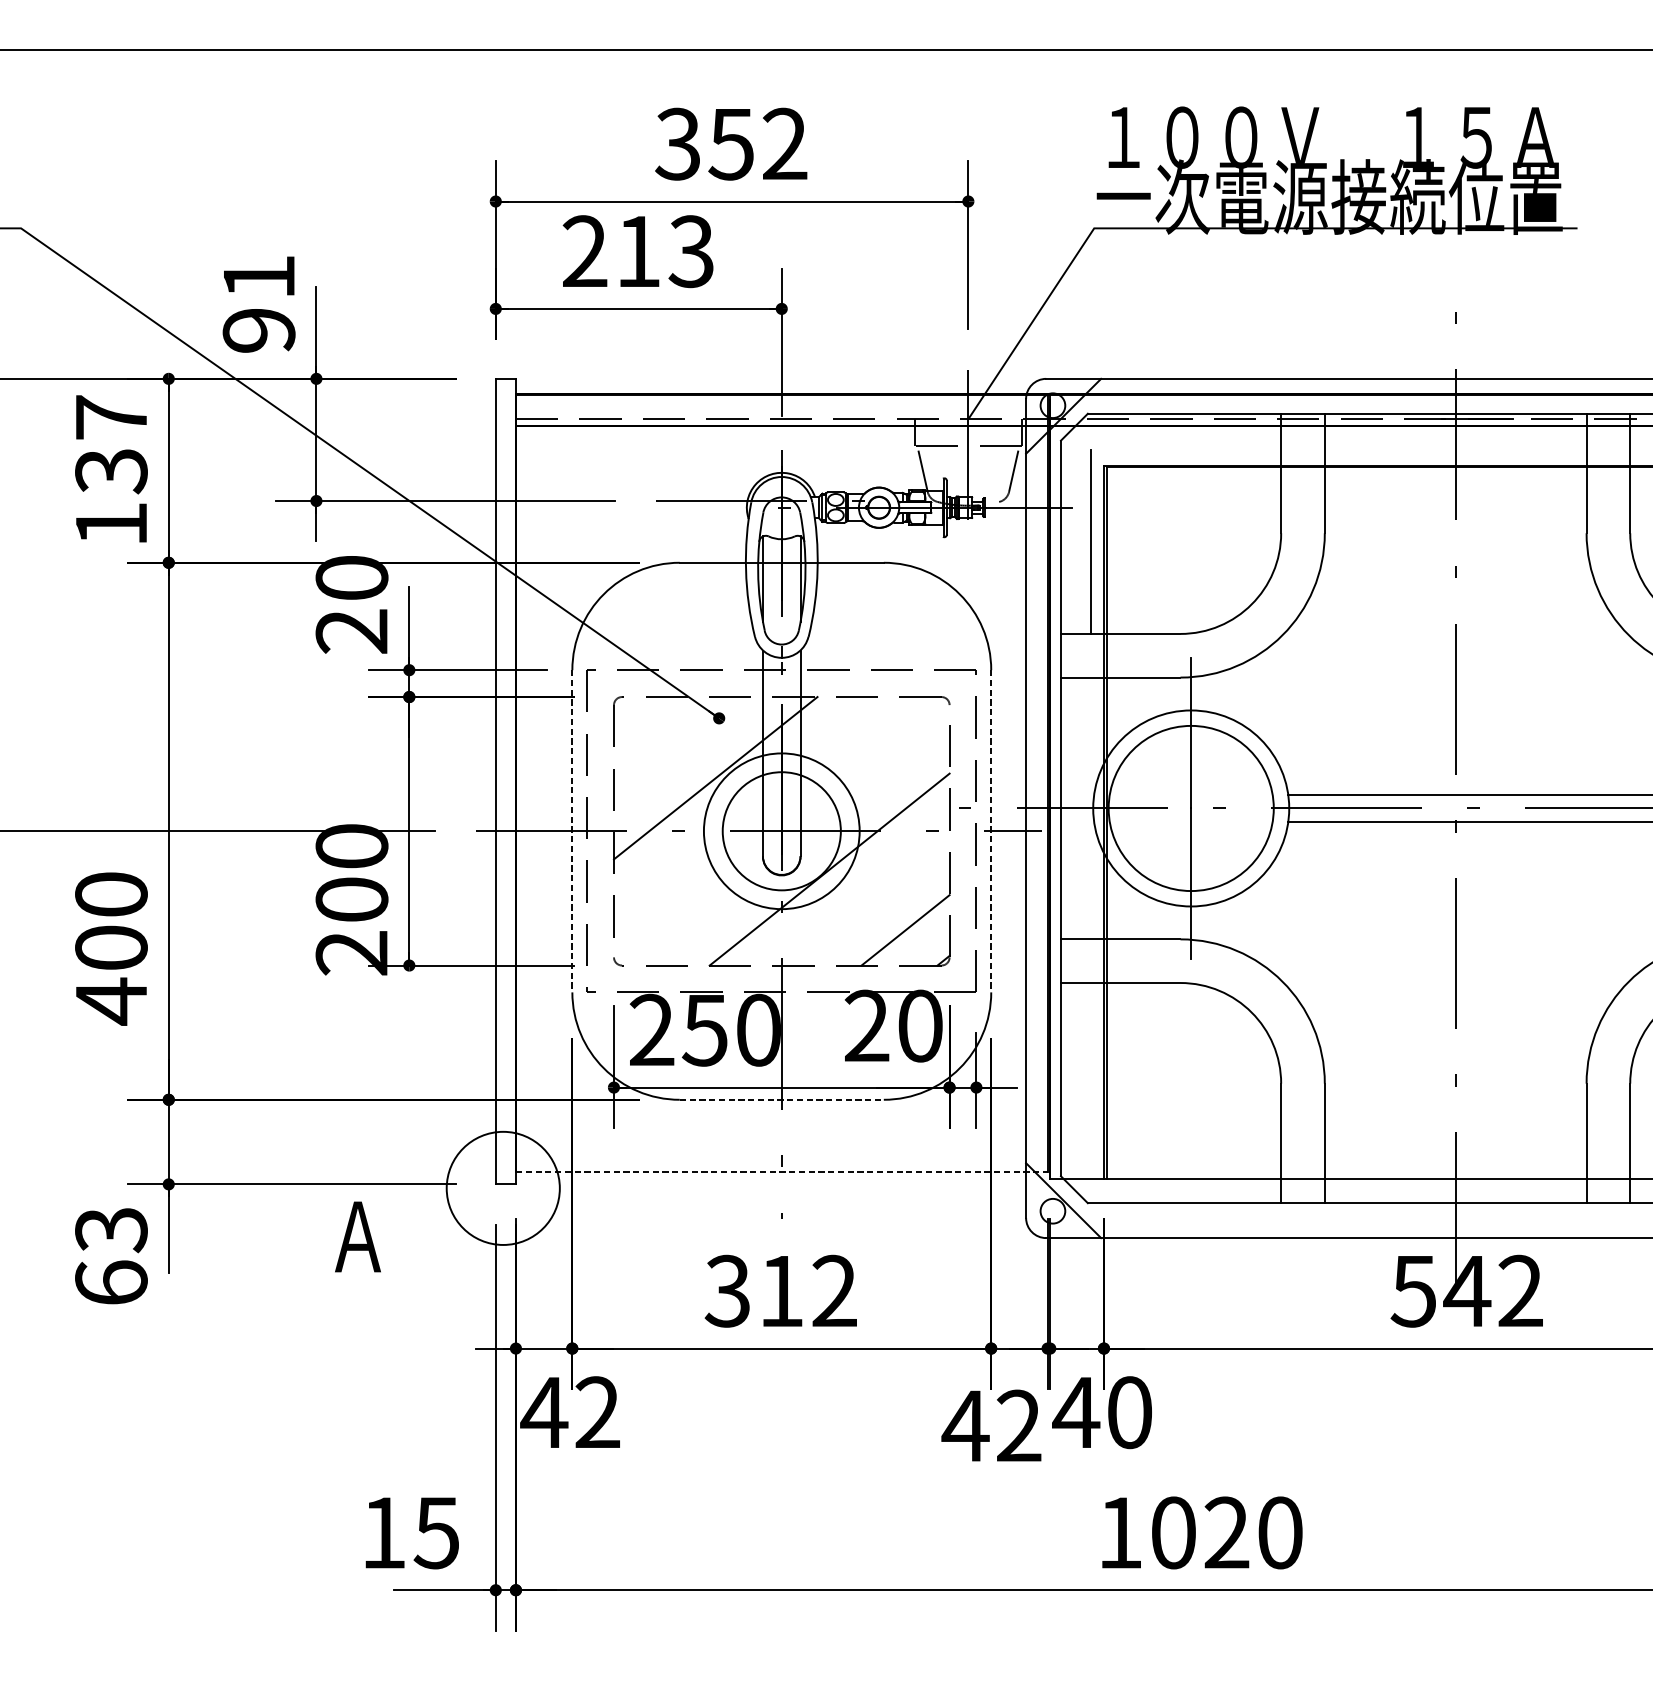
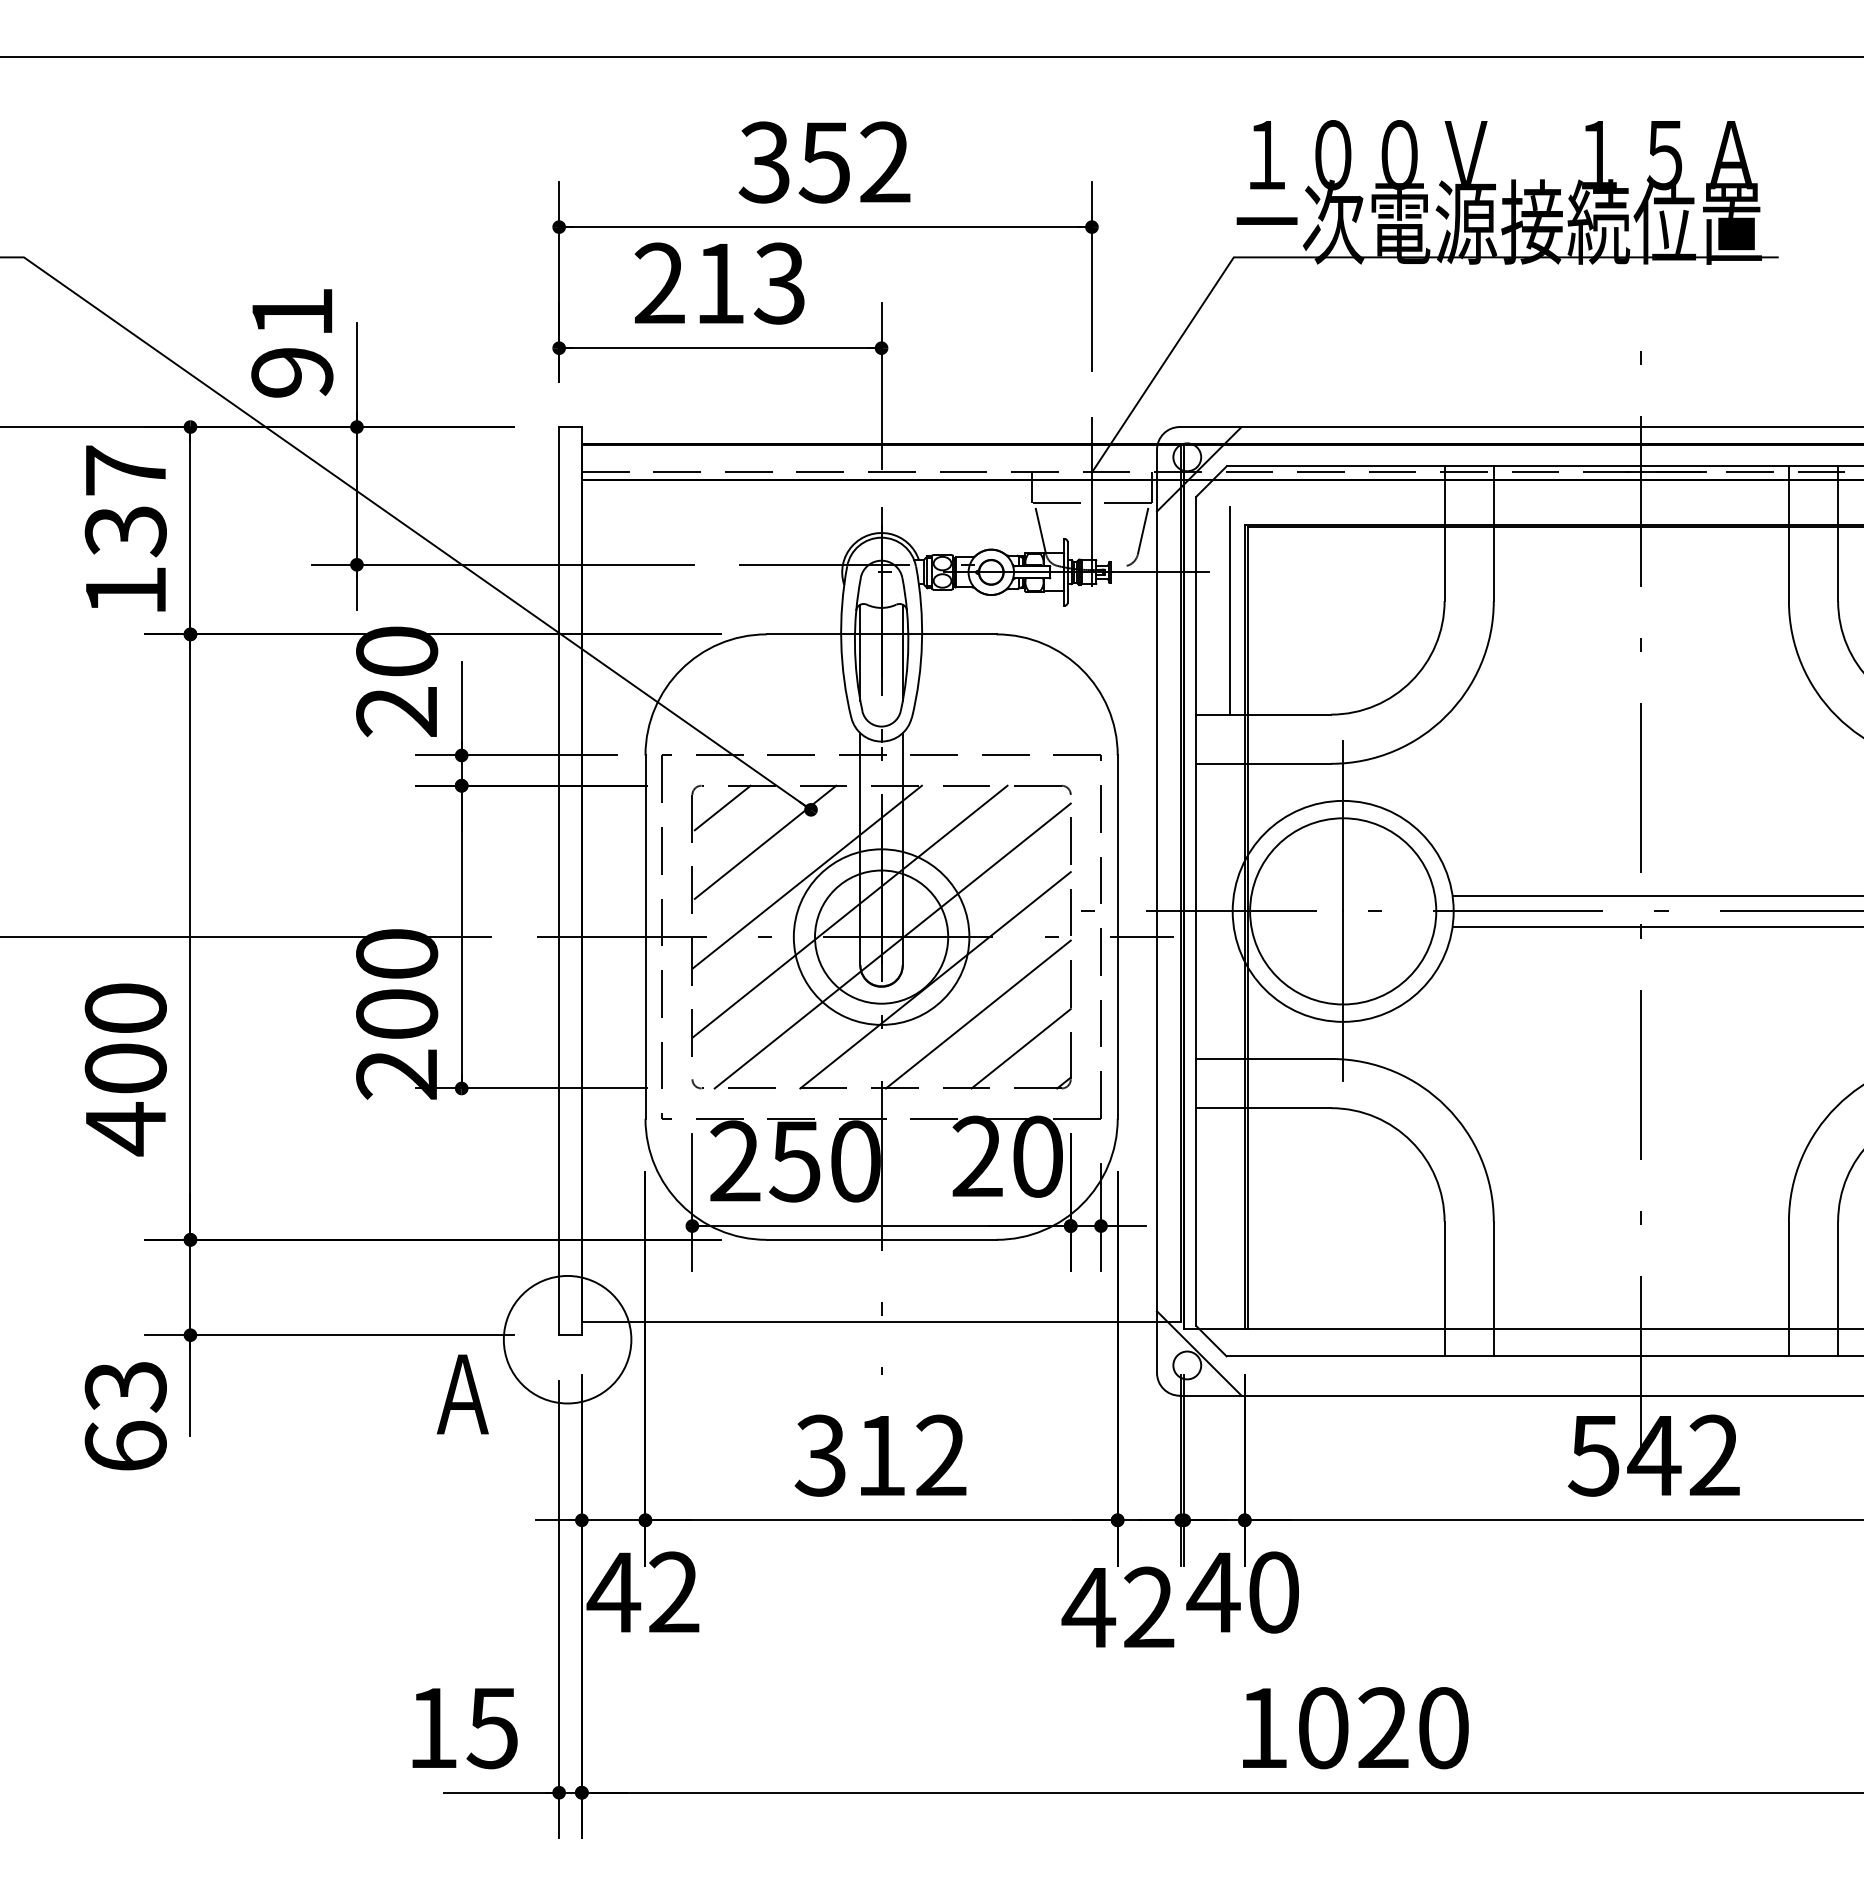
line: (640, 716) -> (722, 807), added
line: (678, 746) -> (765, 841), added
line: (753, 808) -> (849, 911), added
line: (572, 831) -> (645, 937), dashed -> solid
line: (991, 831) -> (1117, 937), dashed -> solid
line: (791, 838) -> (892, 945), added
line: (866, 899) -> (977, 1014), added
line: (782, 1099) -> (882, 1239), dashed -> solid
line: (781, 1172) -> (881, 1321), dashed -> solid
text: (357, 1236) -> (462, 1394), moved

